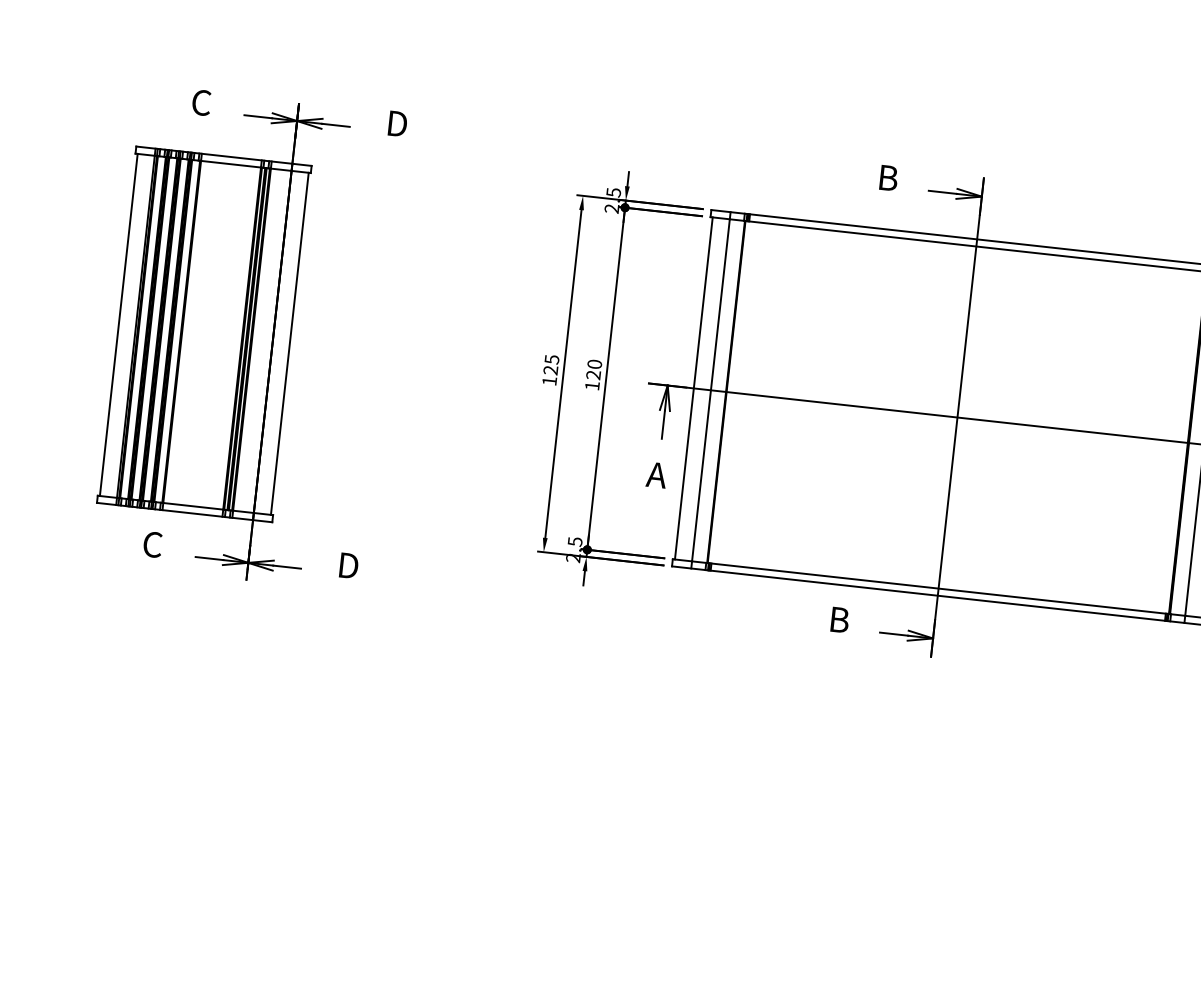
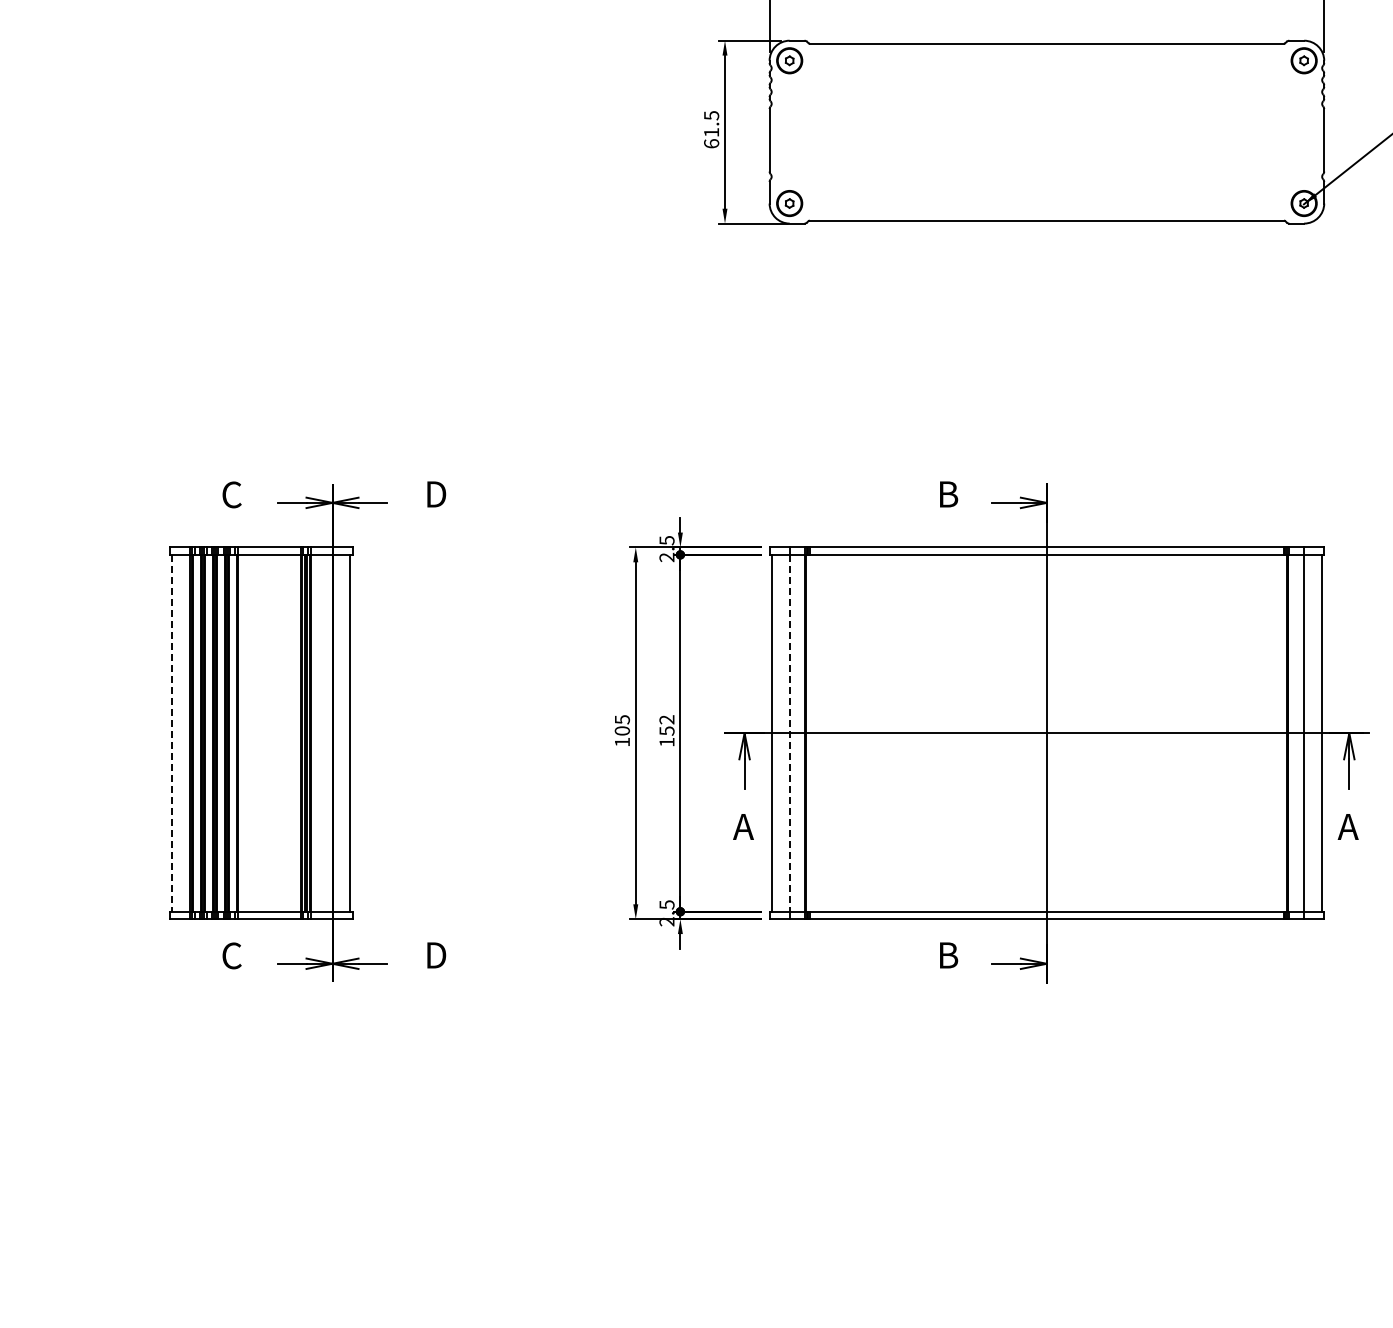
line: (118, 325) -> (171, 733), solid -> dashed
text: (550, 369) -> (621, 730), 125 -> 105
text: (593, 369) -> (666, 725), 120 -> 152
line: (710, 390) -> (789, 733), solid -> dashed

